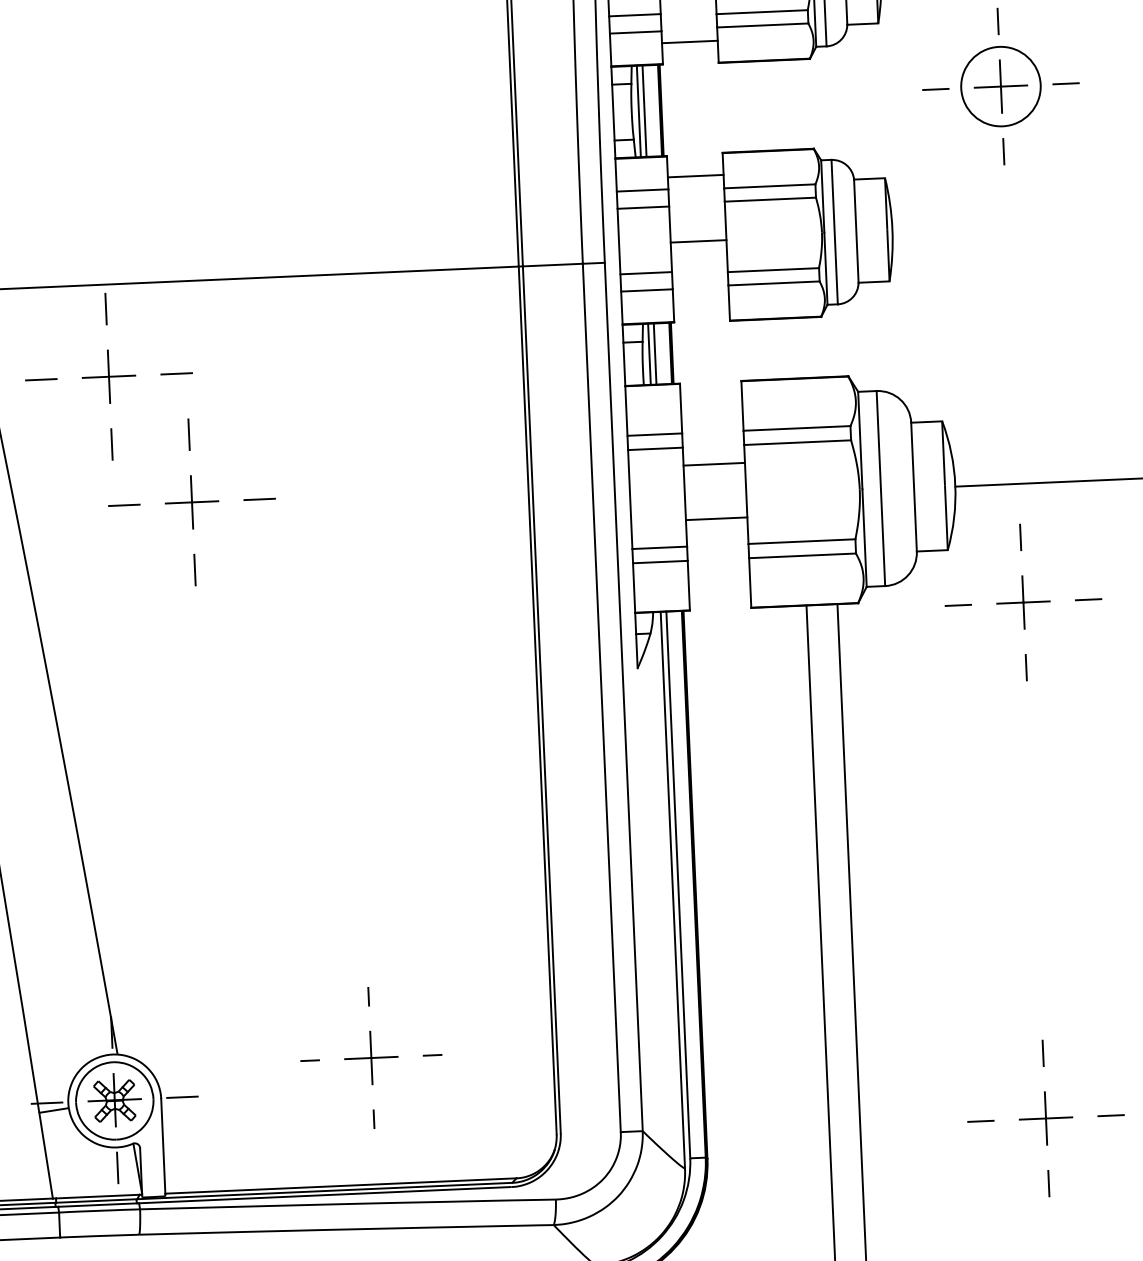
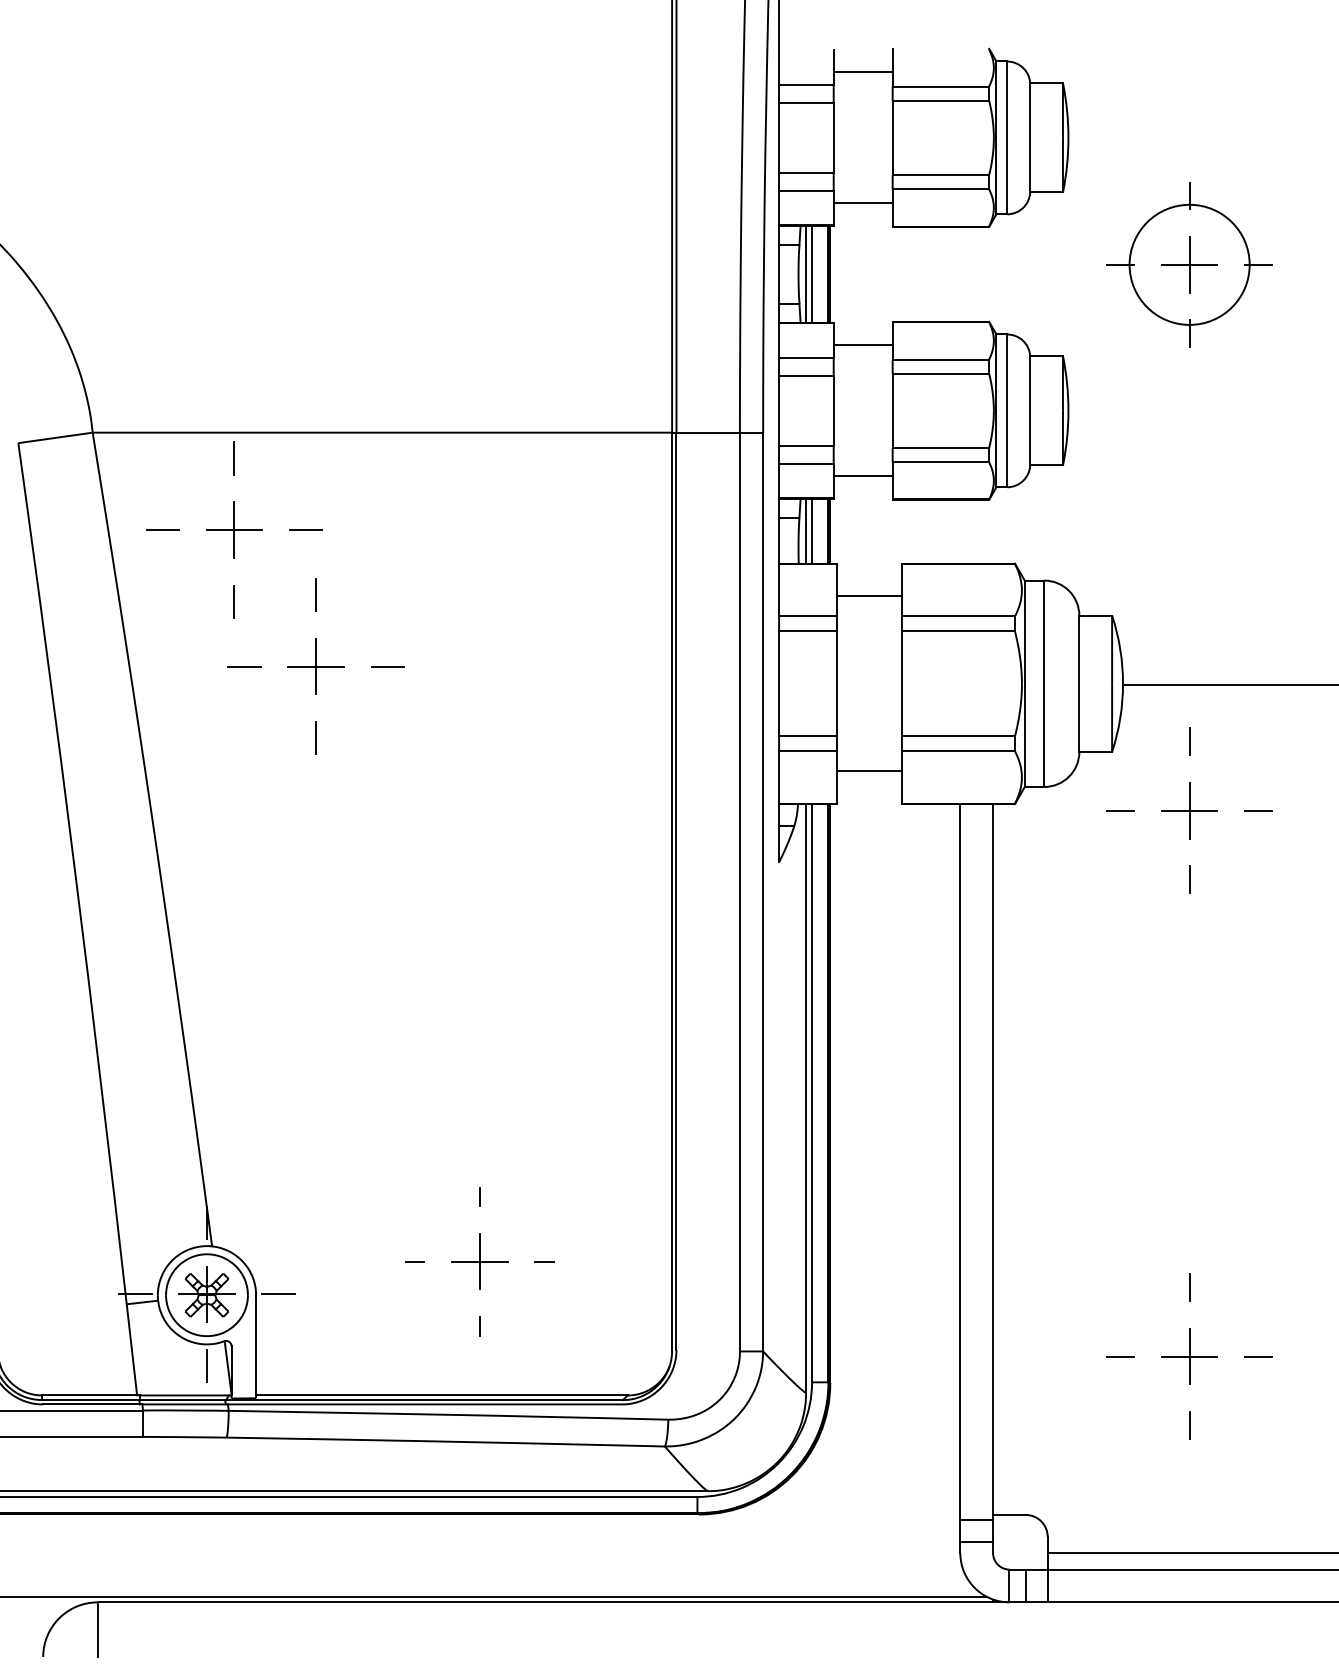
circle: (1000, 86) -> (1189, 264), size x1.43
line: (697, 241) -> (862, 476), moved
line: (713, 464) -> (868, 596), moved
line: (715, 519) -> (868, 771), moved

